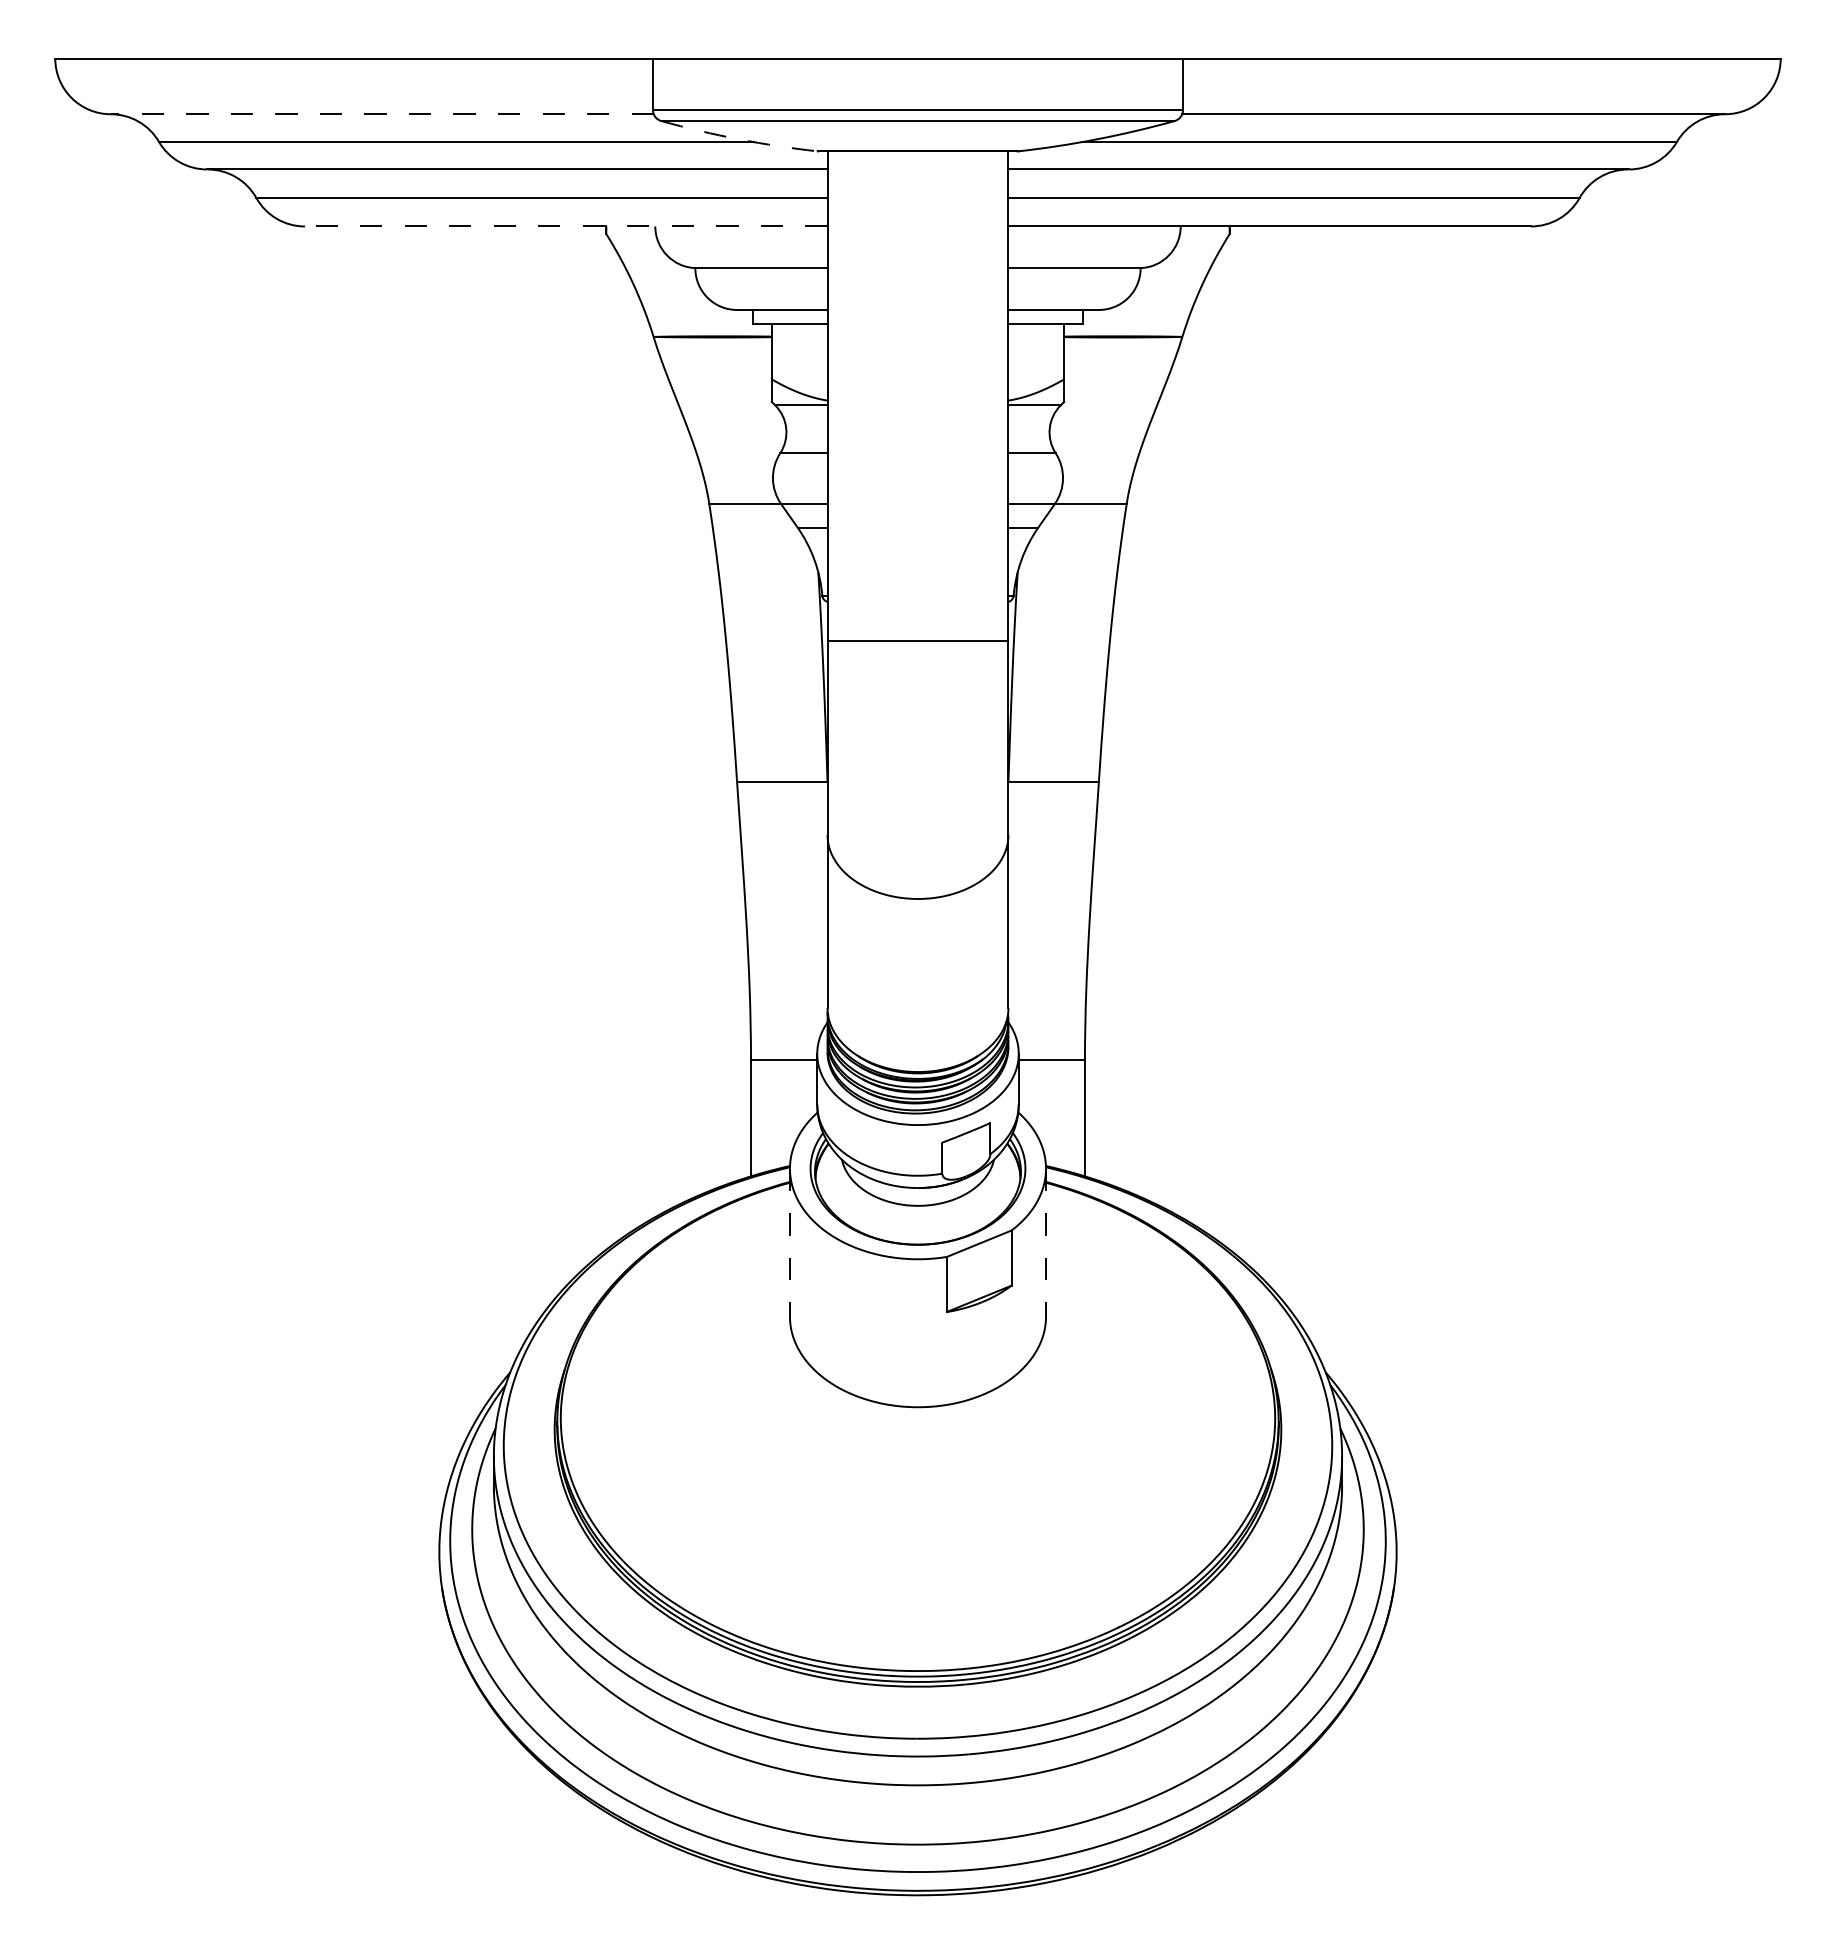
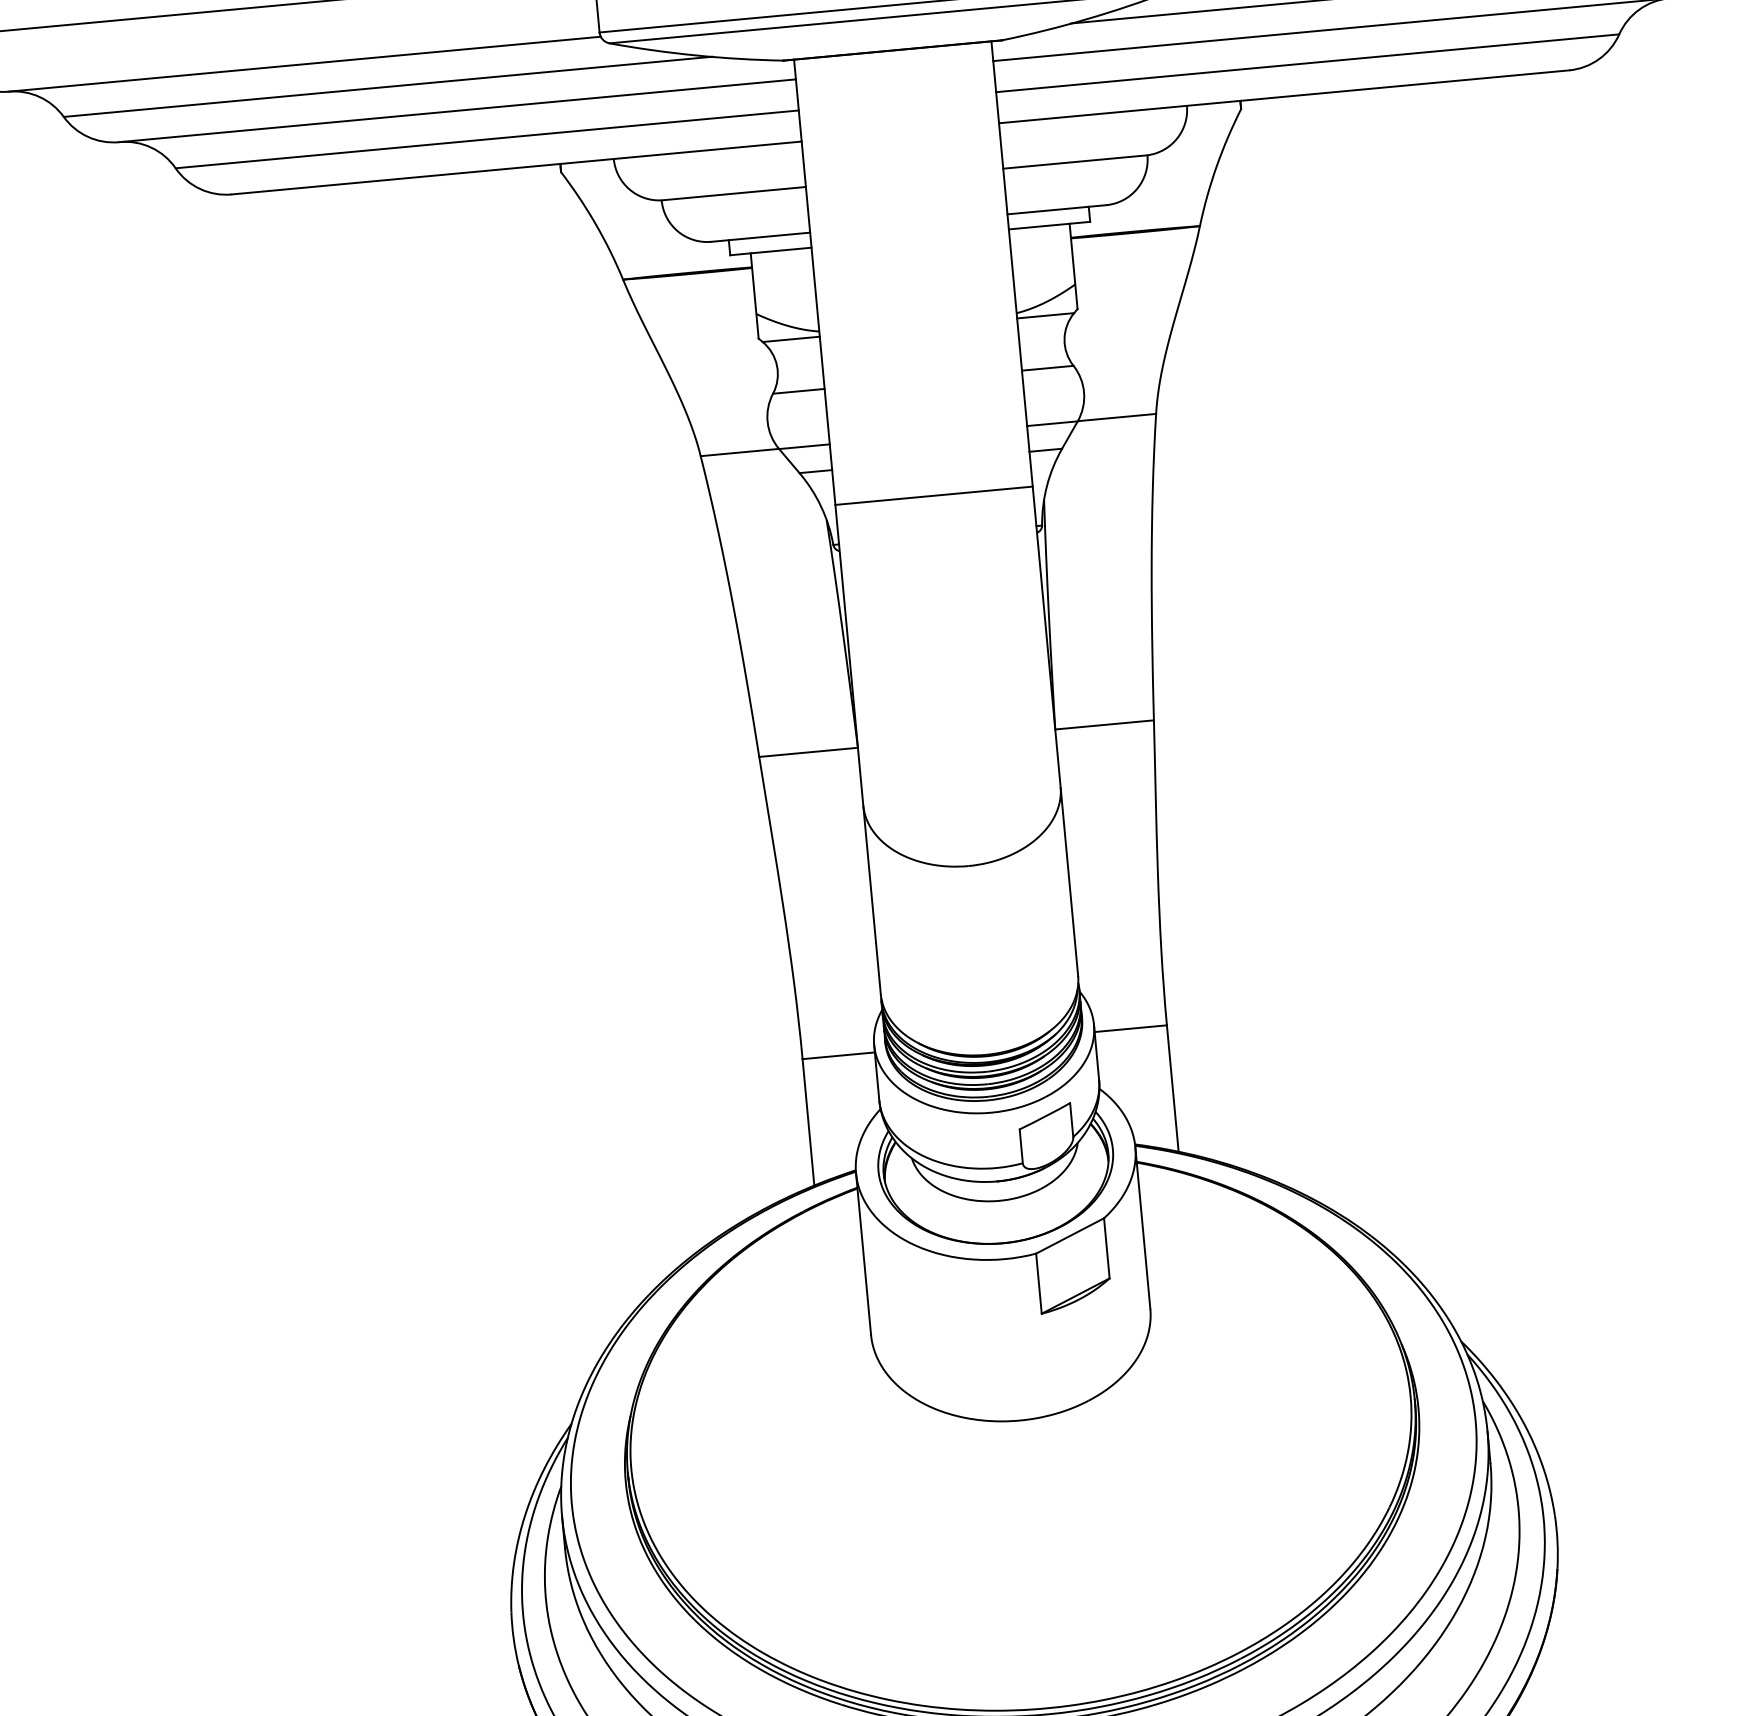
line: (381, 114) -> (303, 64), dashed -> solid
arc: (738, 139) -> (695, 55), dashed -> solid
line: (565, 226) -> (515, 168), dashed -> solid
line: (917, 640) -> (933, 495), moved
line: (789, 1242) -> (863, 1253), dashed -> solid
line: (1046, 1242) -> (1143, 1227), dashed -> solid

